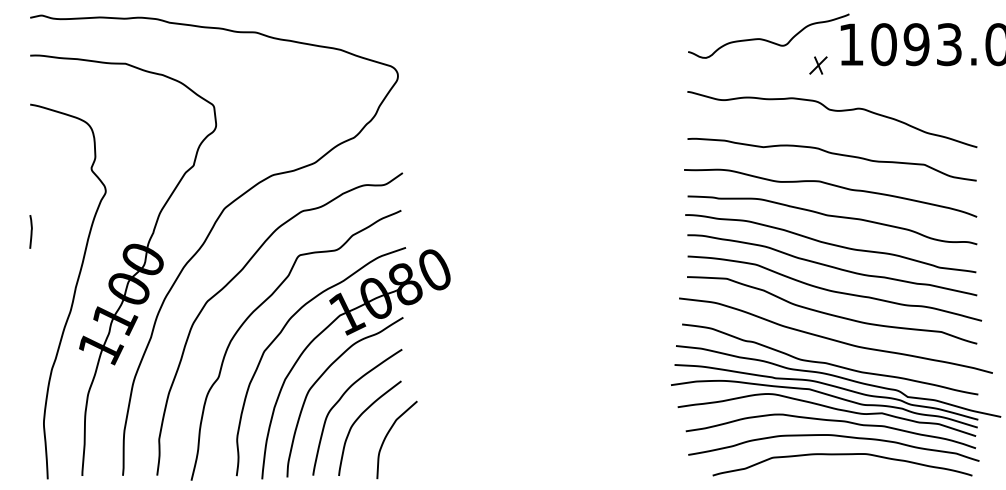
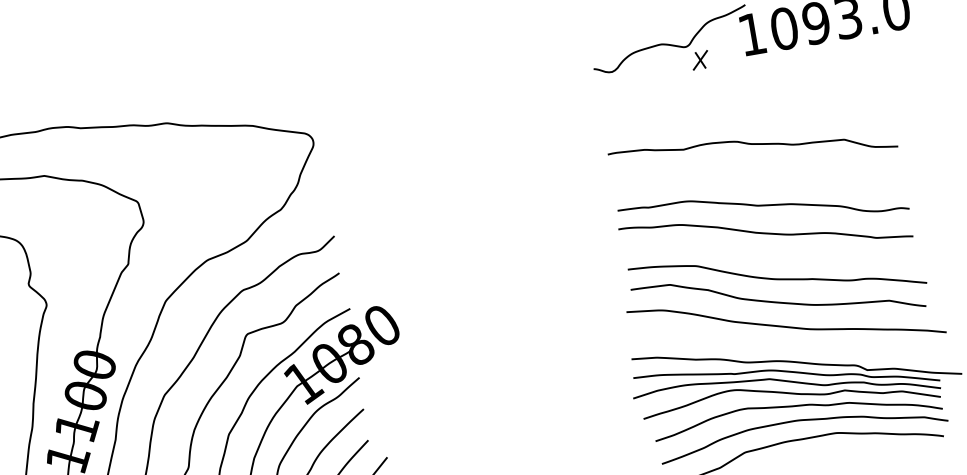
part: (818, 65) -> (700, 60), moved
curve: (832, 111) -> (745, 103), removed
curve: (833, 186) -> (758, 176), removed
curve: (831, 265) -> (770, 254), removed
curve: (828, 362) -> (783, 349), removed

